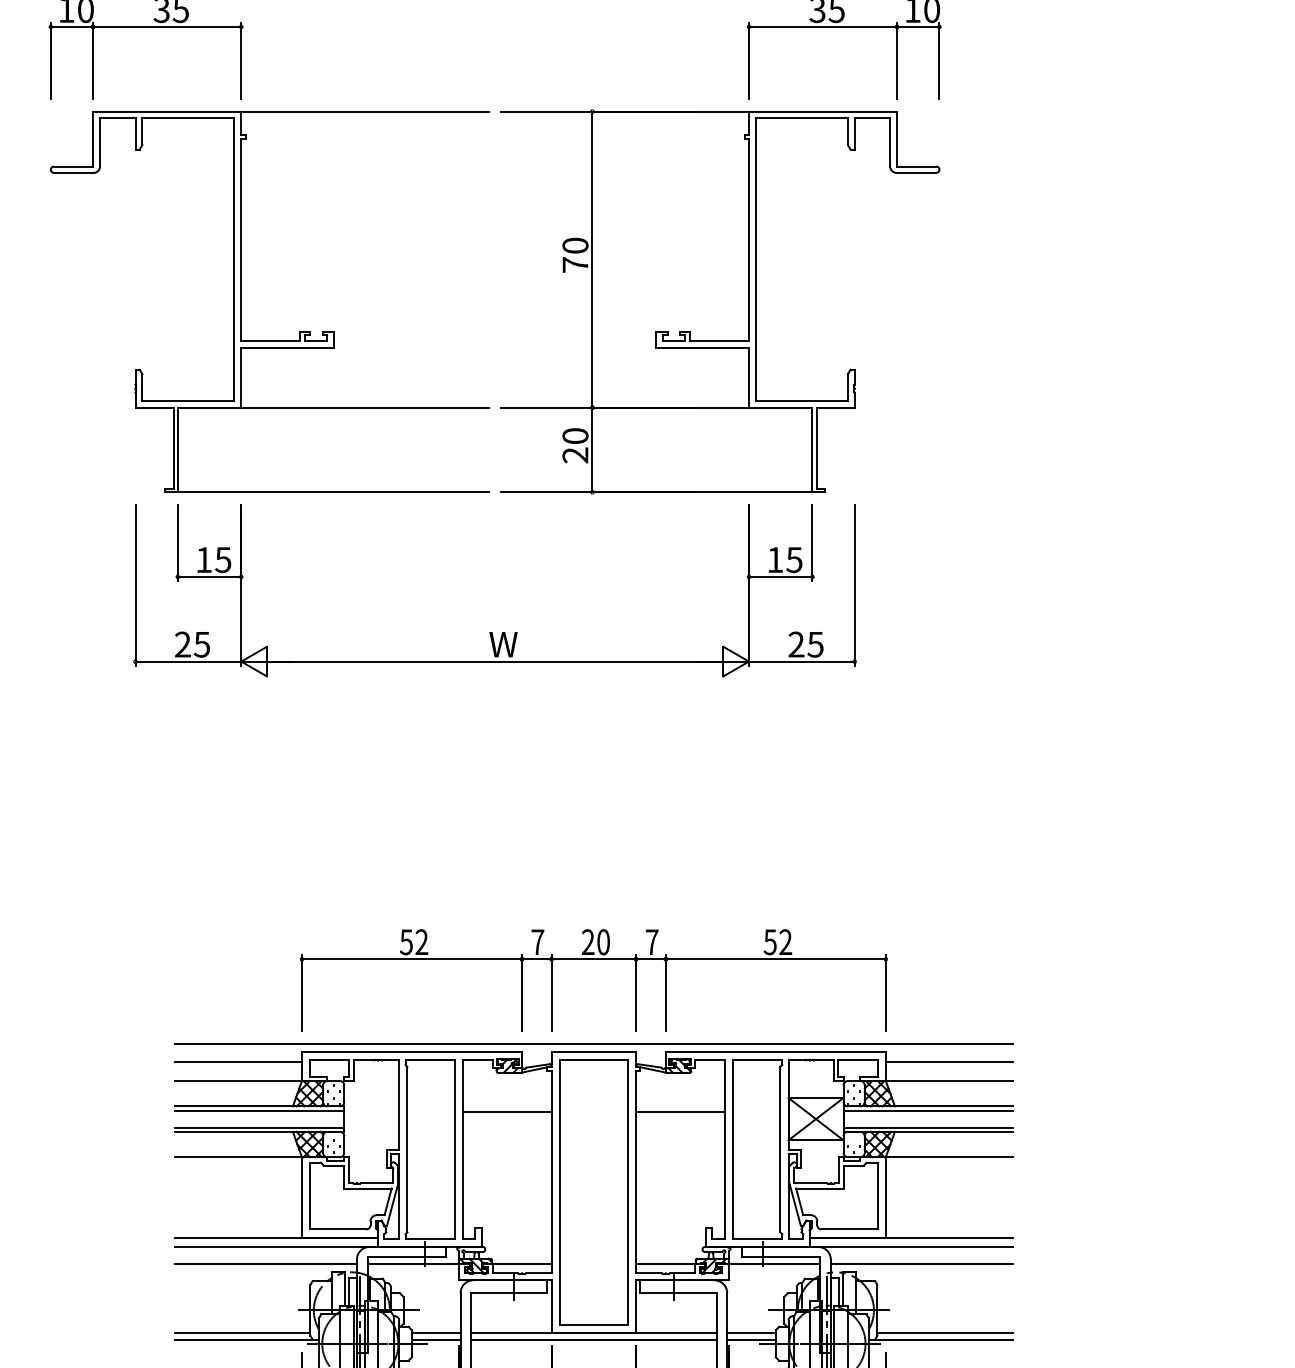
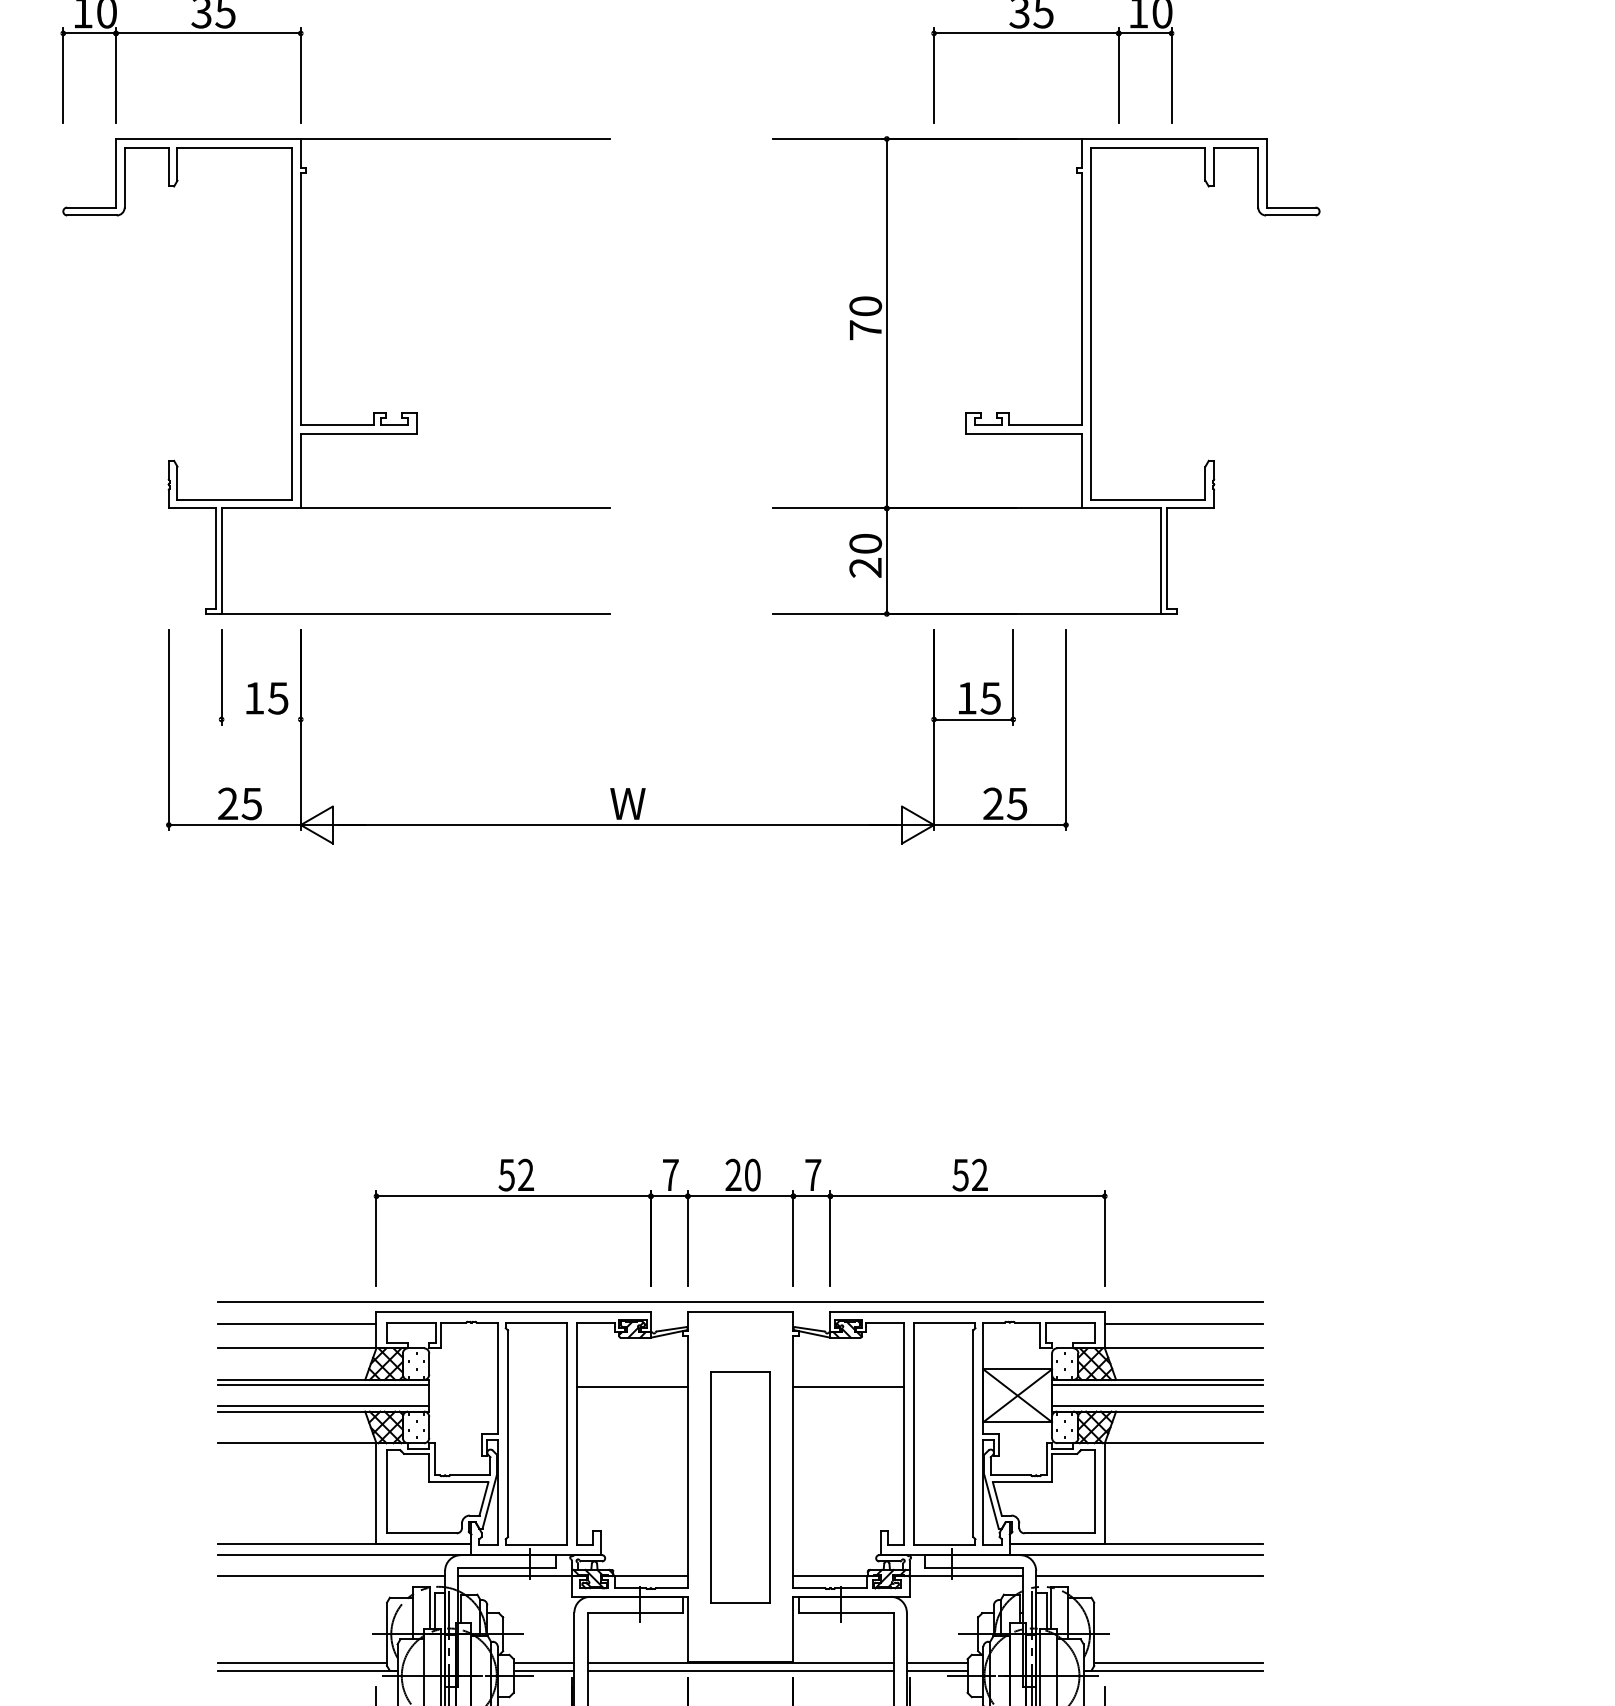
part: (720, 301) -> (1046, 376), moved
line: (208, 576) -> (260, 719), removed
part: (593, 1192) -> (740, 1487), size x0.7

